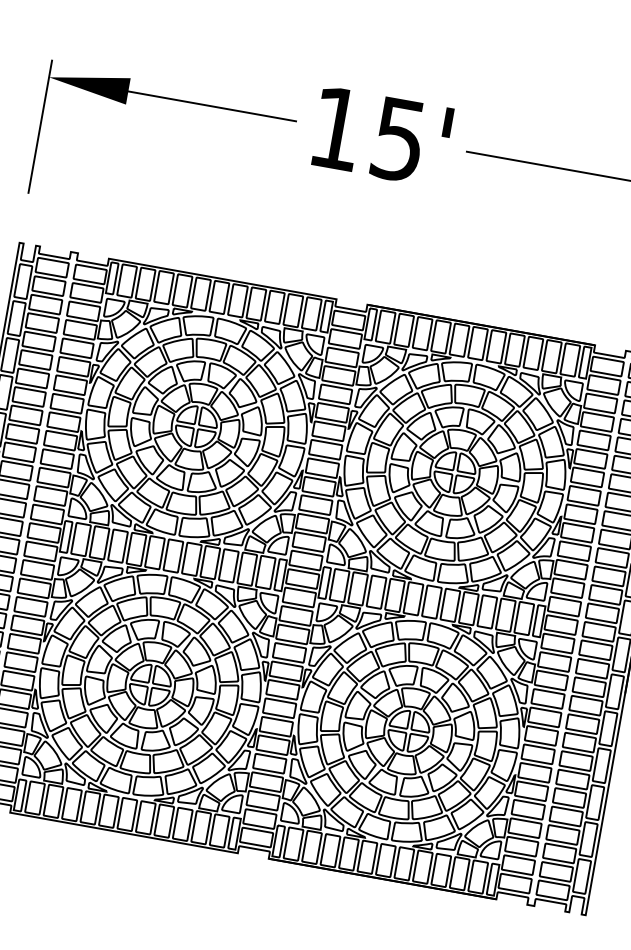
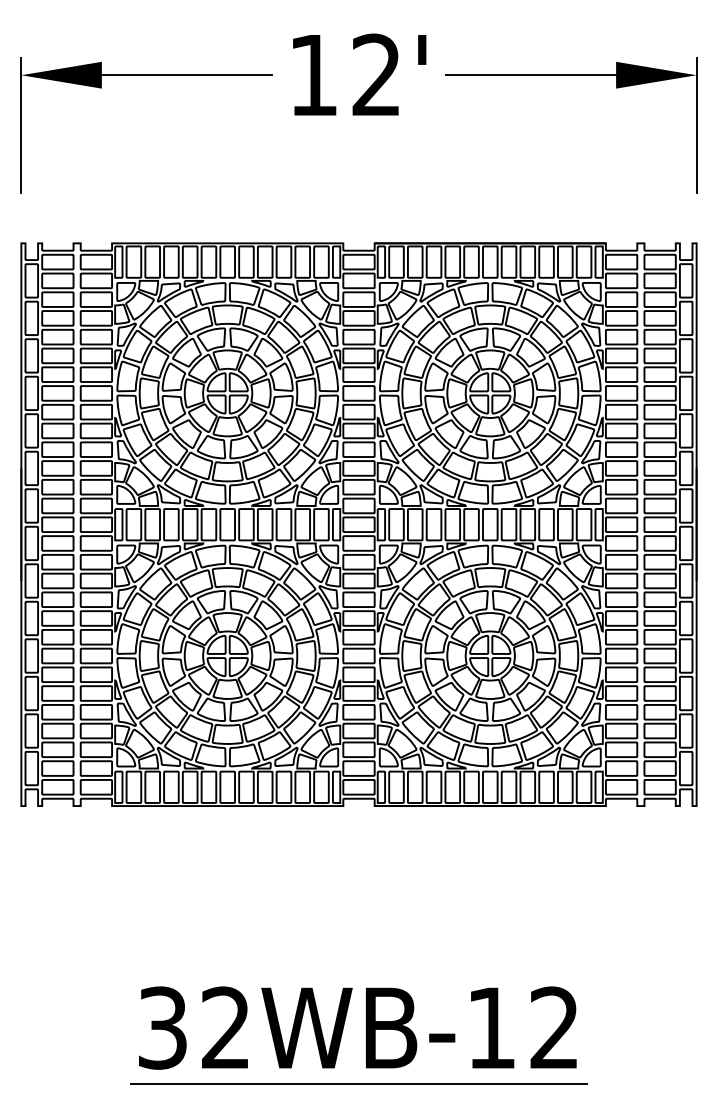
text: (397, 138) -> (375, 74), 15' -> 12'

